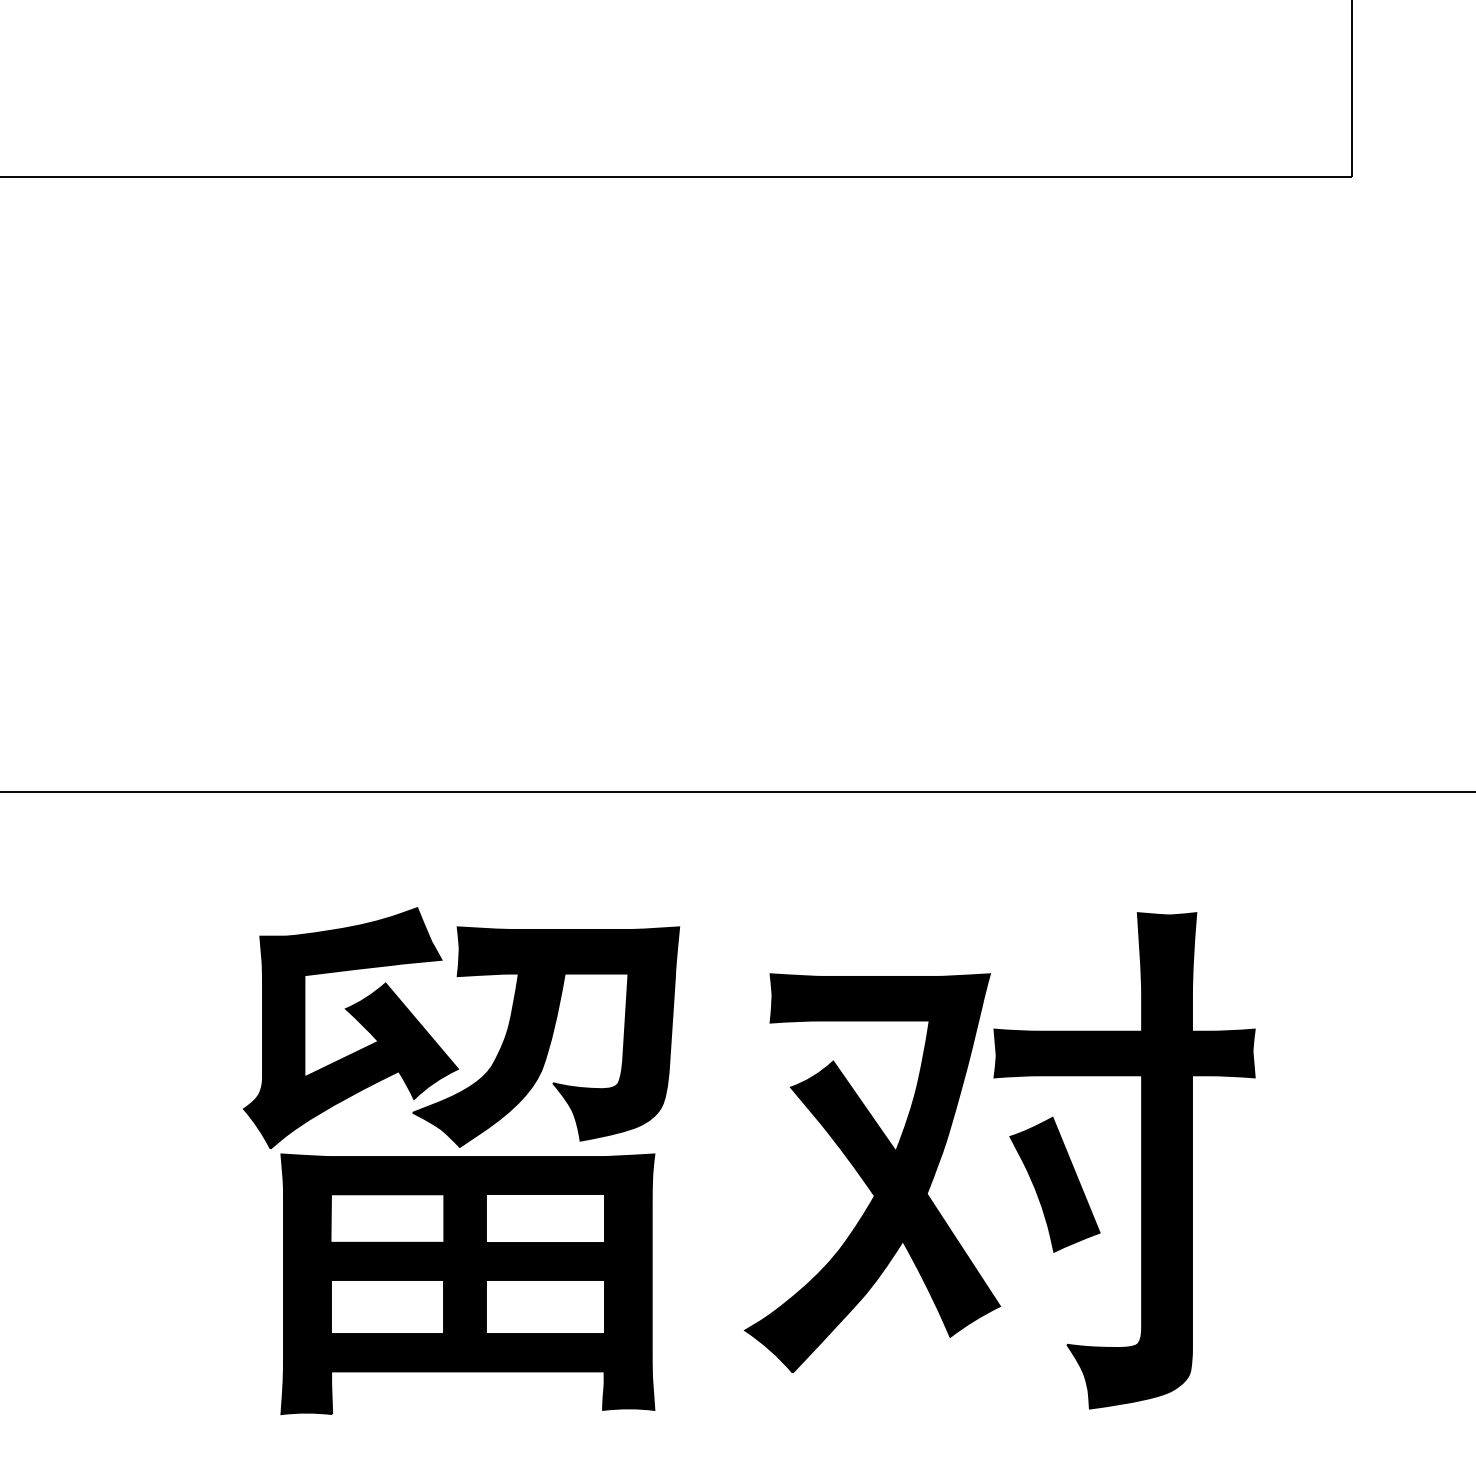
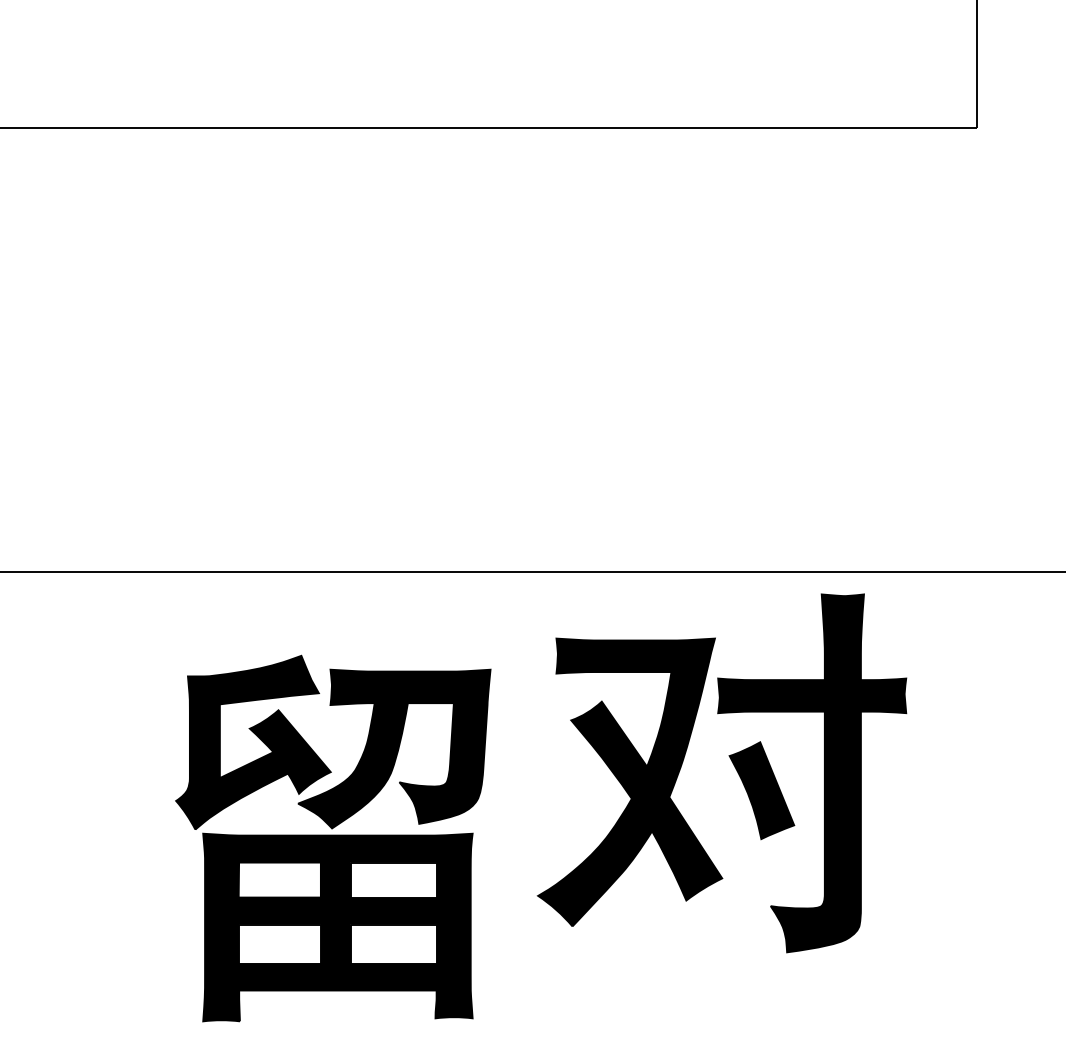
part: (1016, 1152) -> (734, 767), moved

